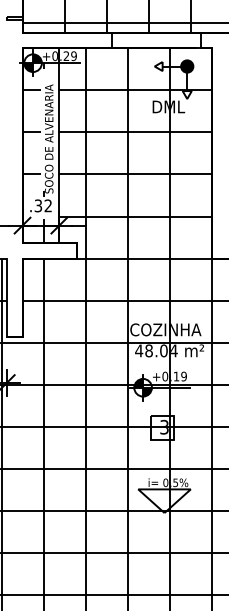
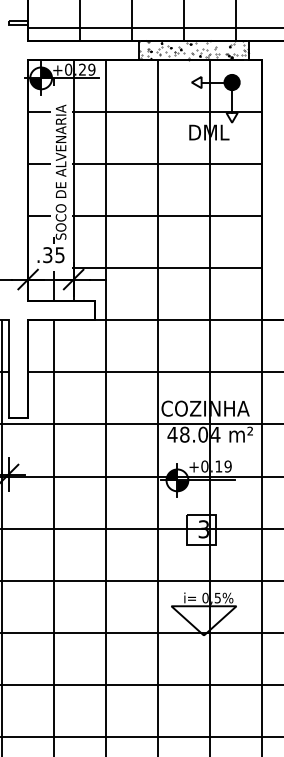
hatch: (156, 40) -> (193, 50), added
text: (47, 206) -> (59, 255), .32 -> .35

